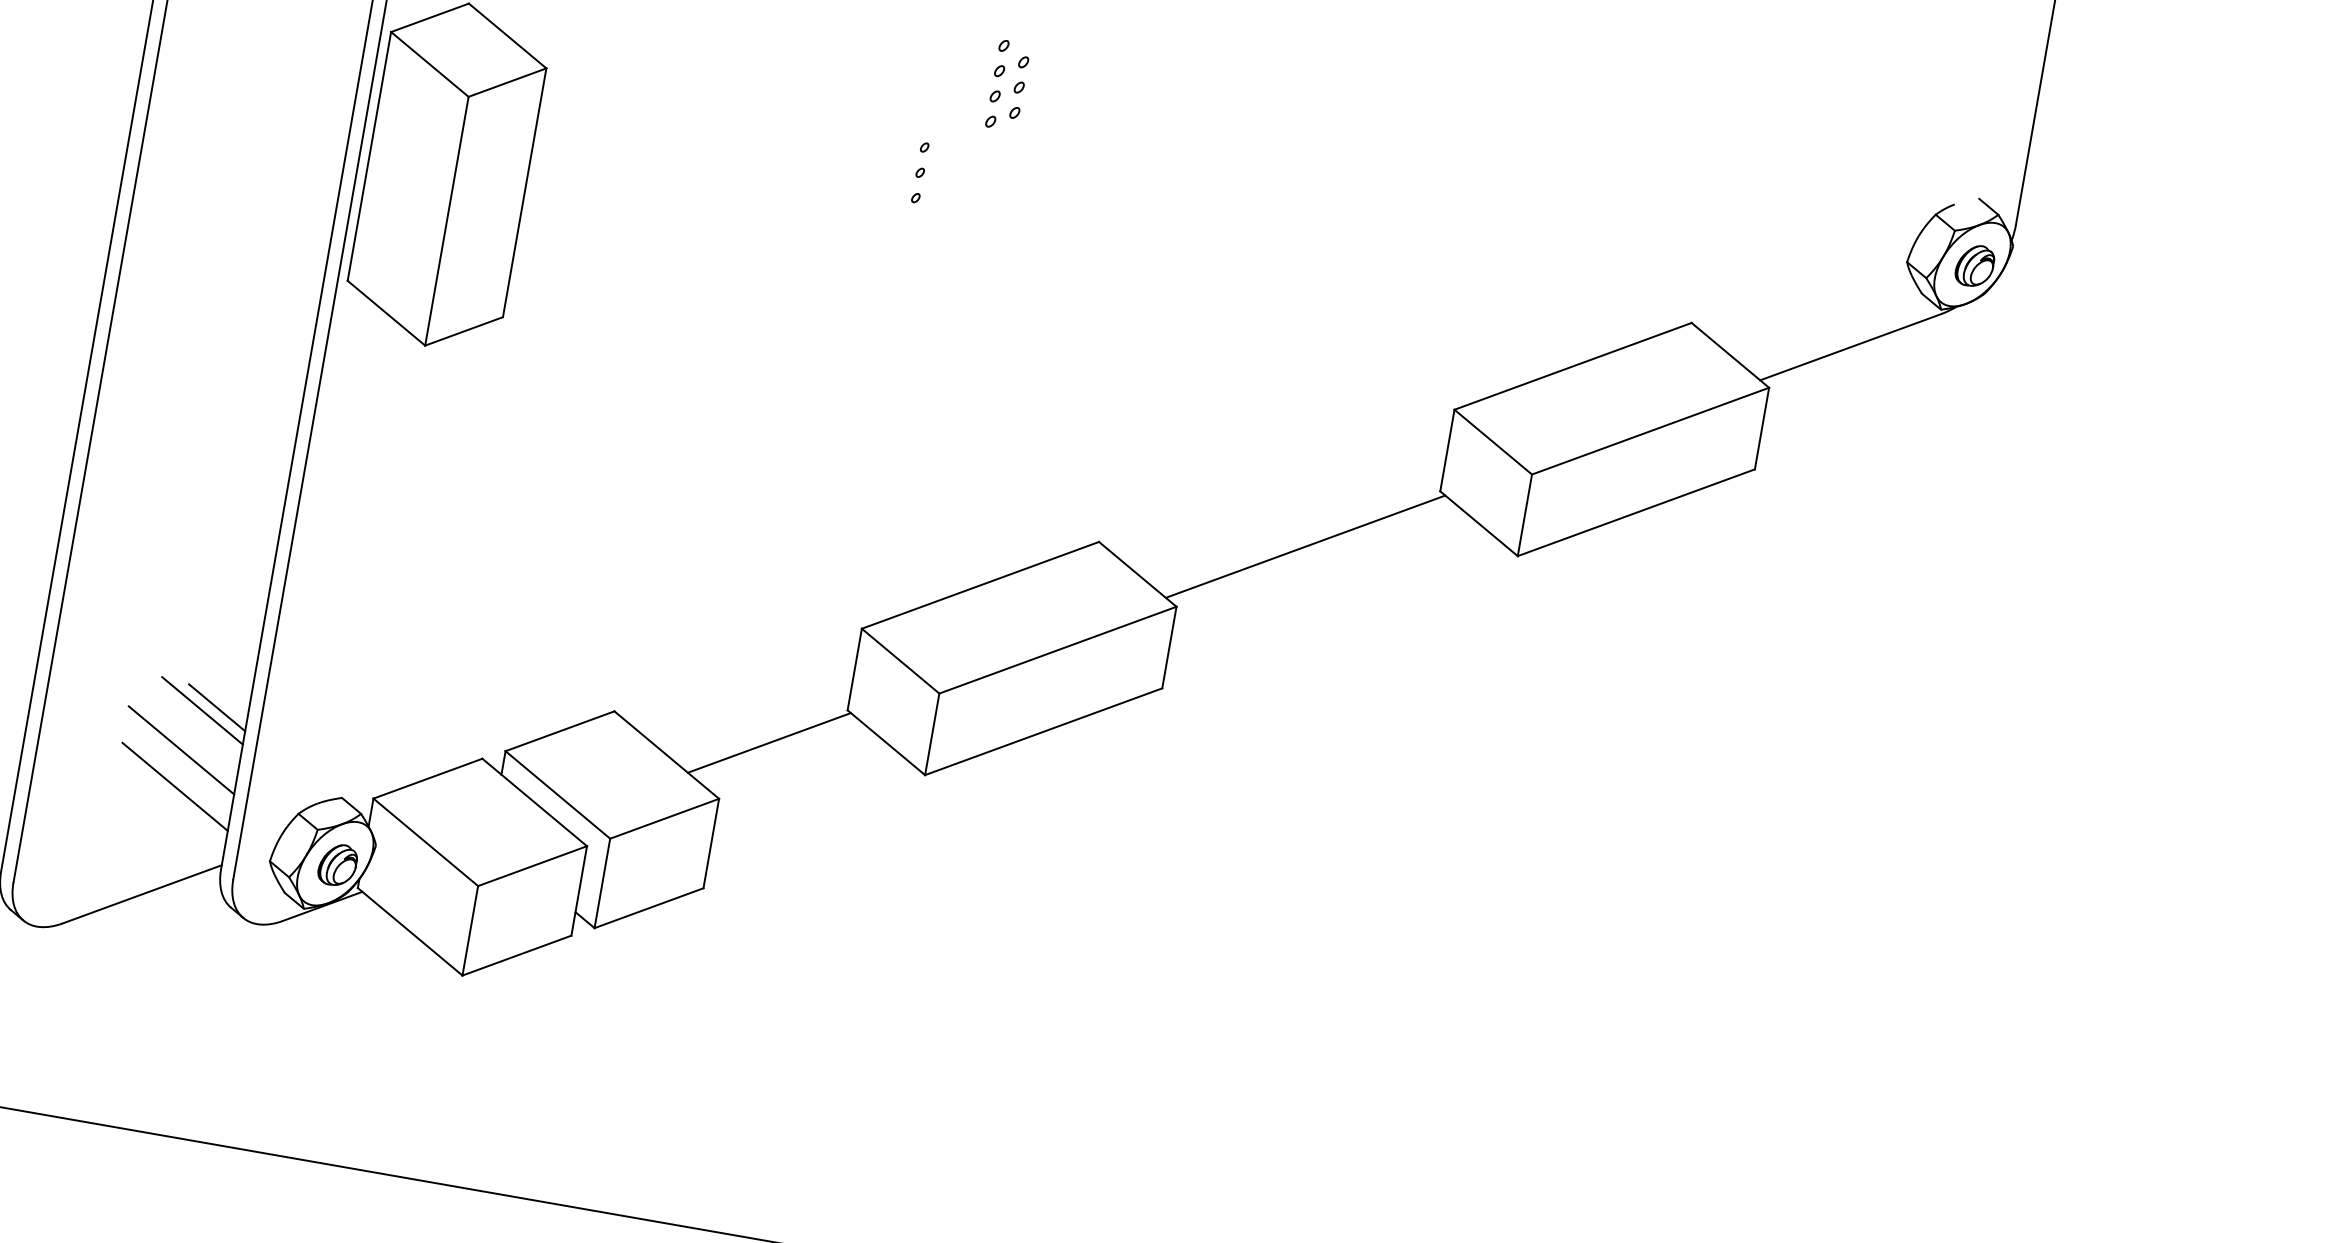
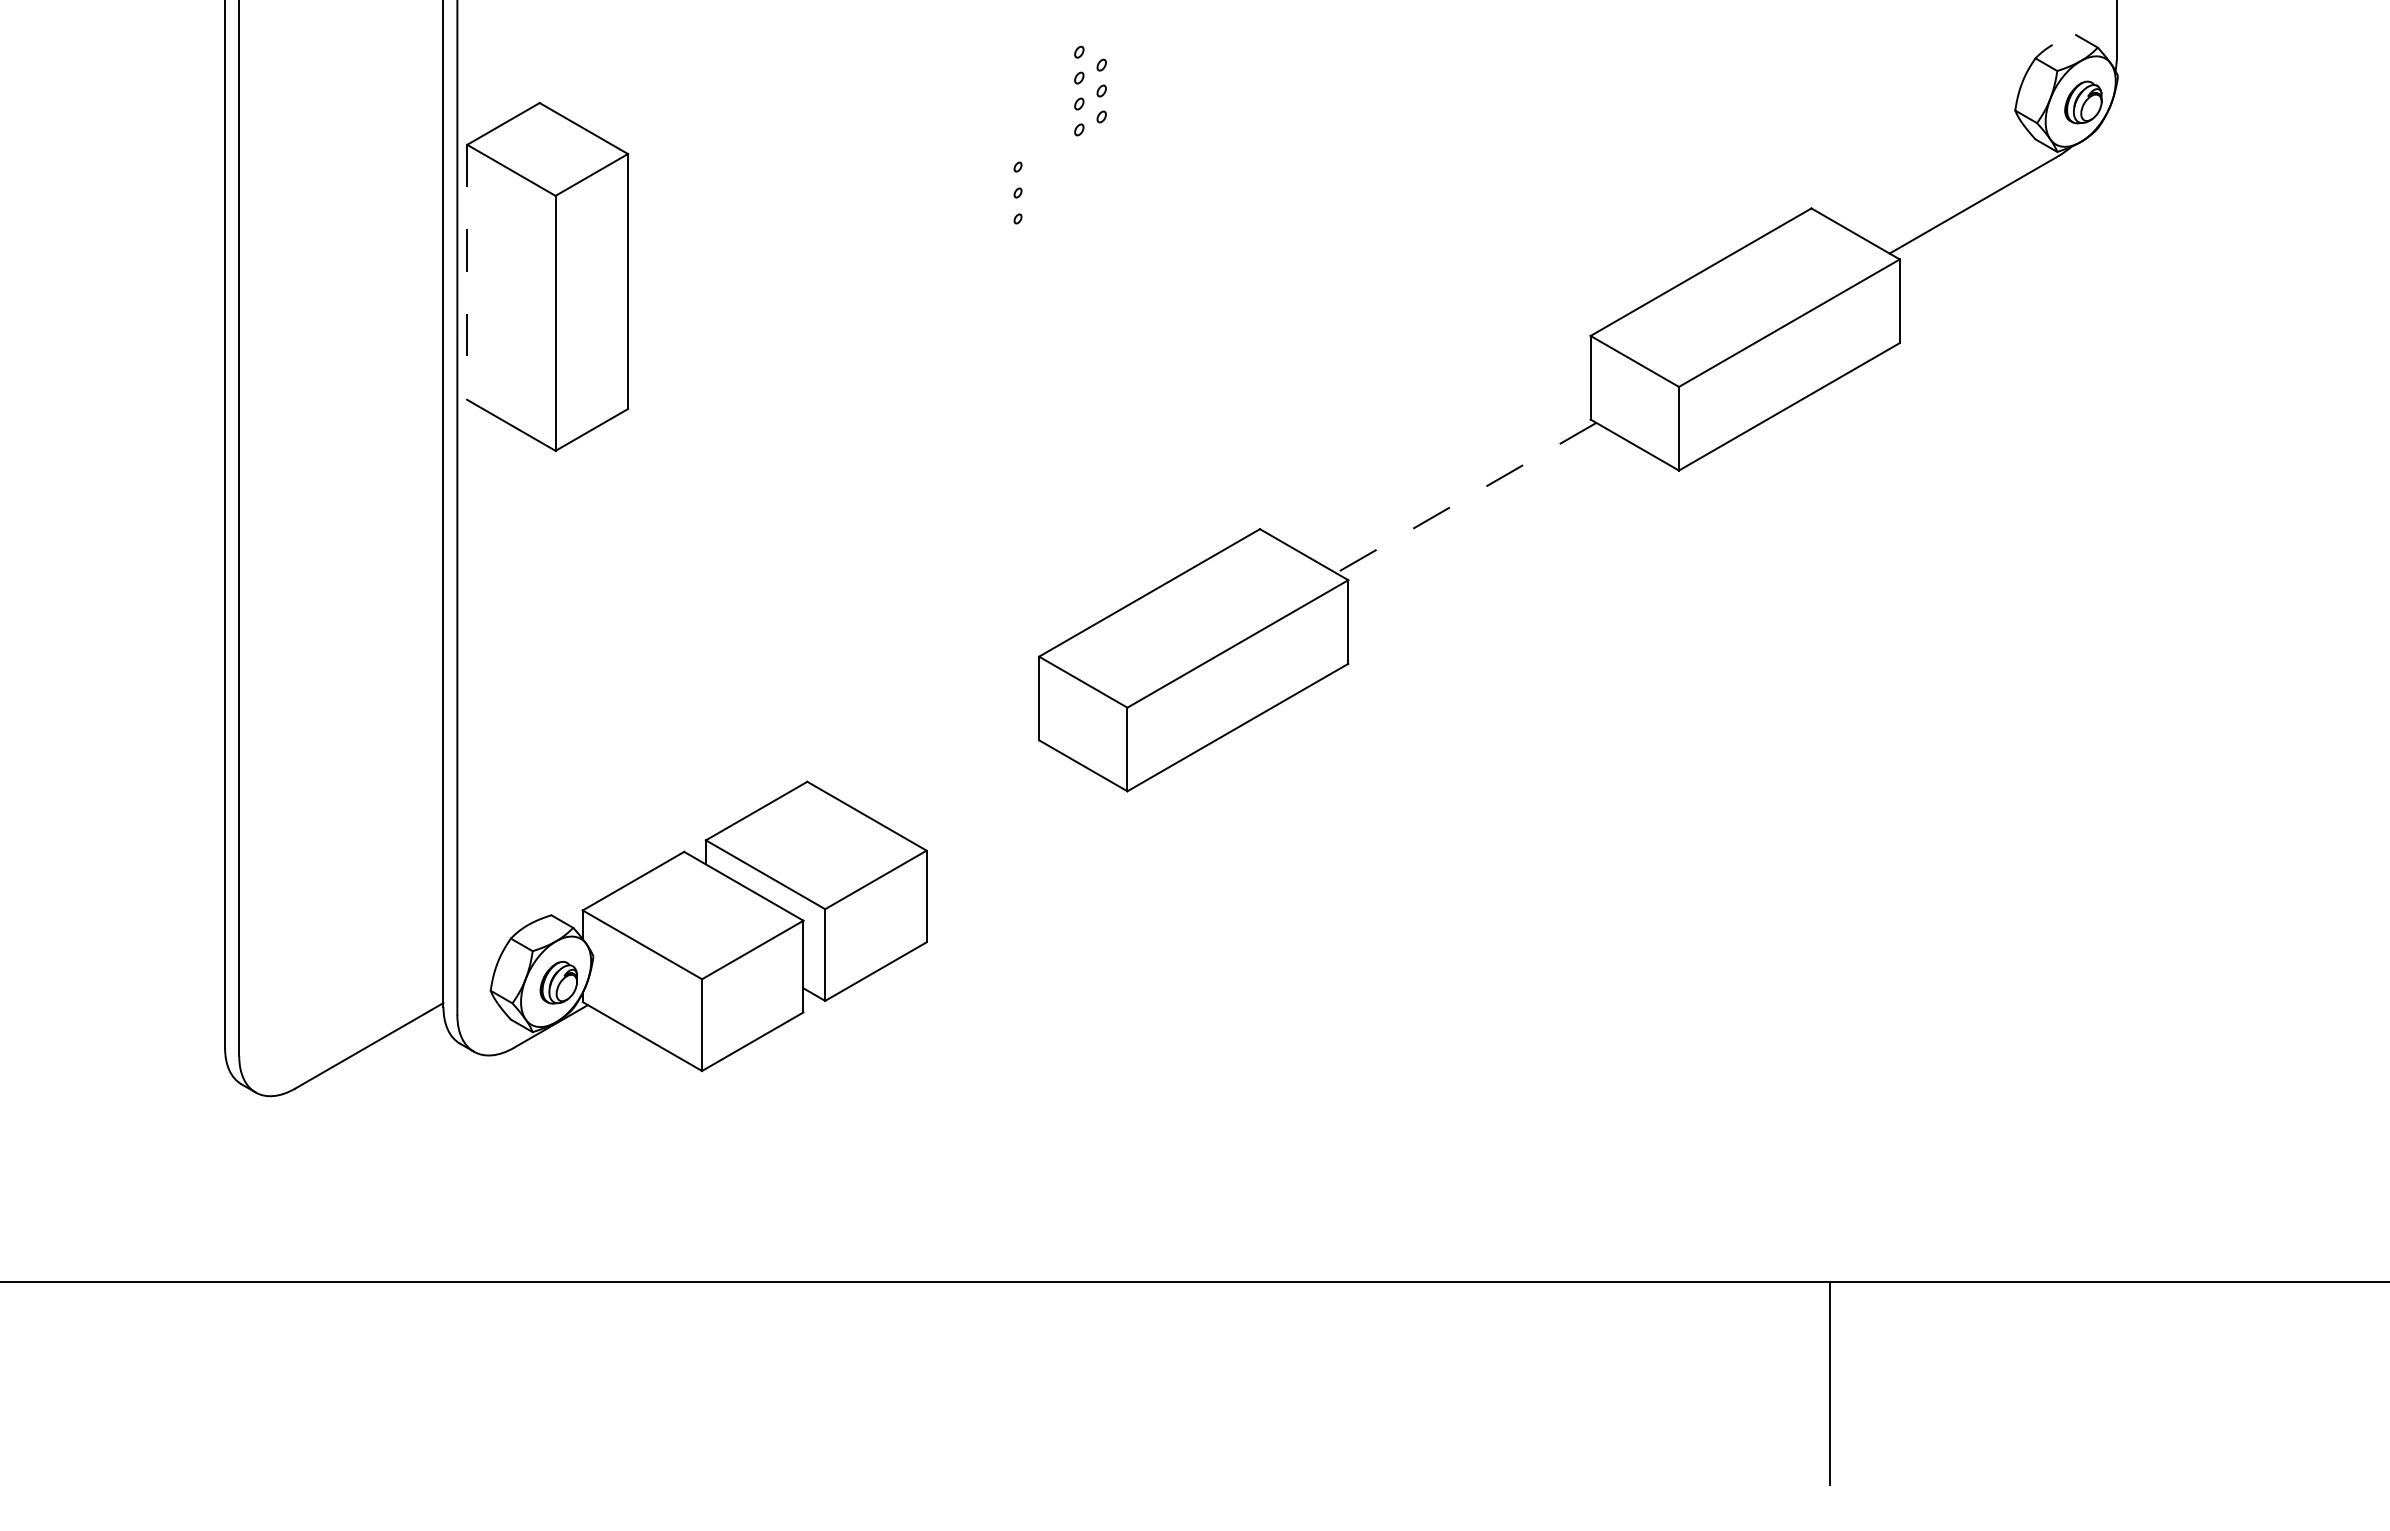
line: (369, 156) -> (467, 272), solid -> dashed
line: (1304, 547) -> (1465, 498), solid -> dashed
line: (217, 707) -> (411, 846), removed
line: (202, 710) -> (397, 852), removed
line: (768, 743) -> (966, 786), removed
line: (181, 750) -> (383, 895), removed
line: (175, 786) -> (383, 932), removed

